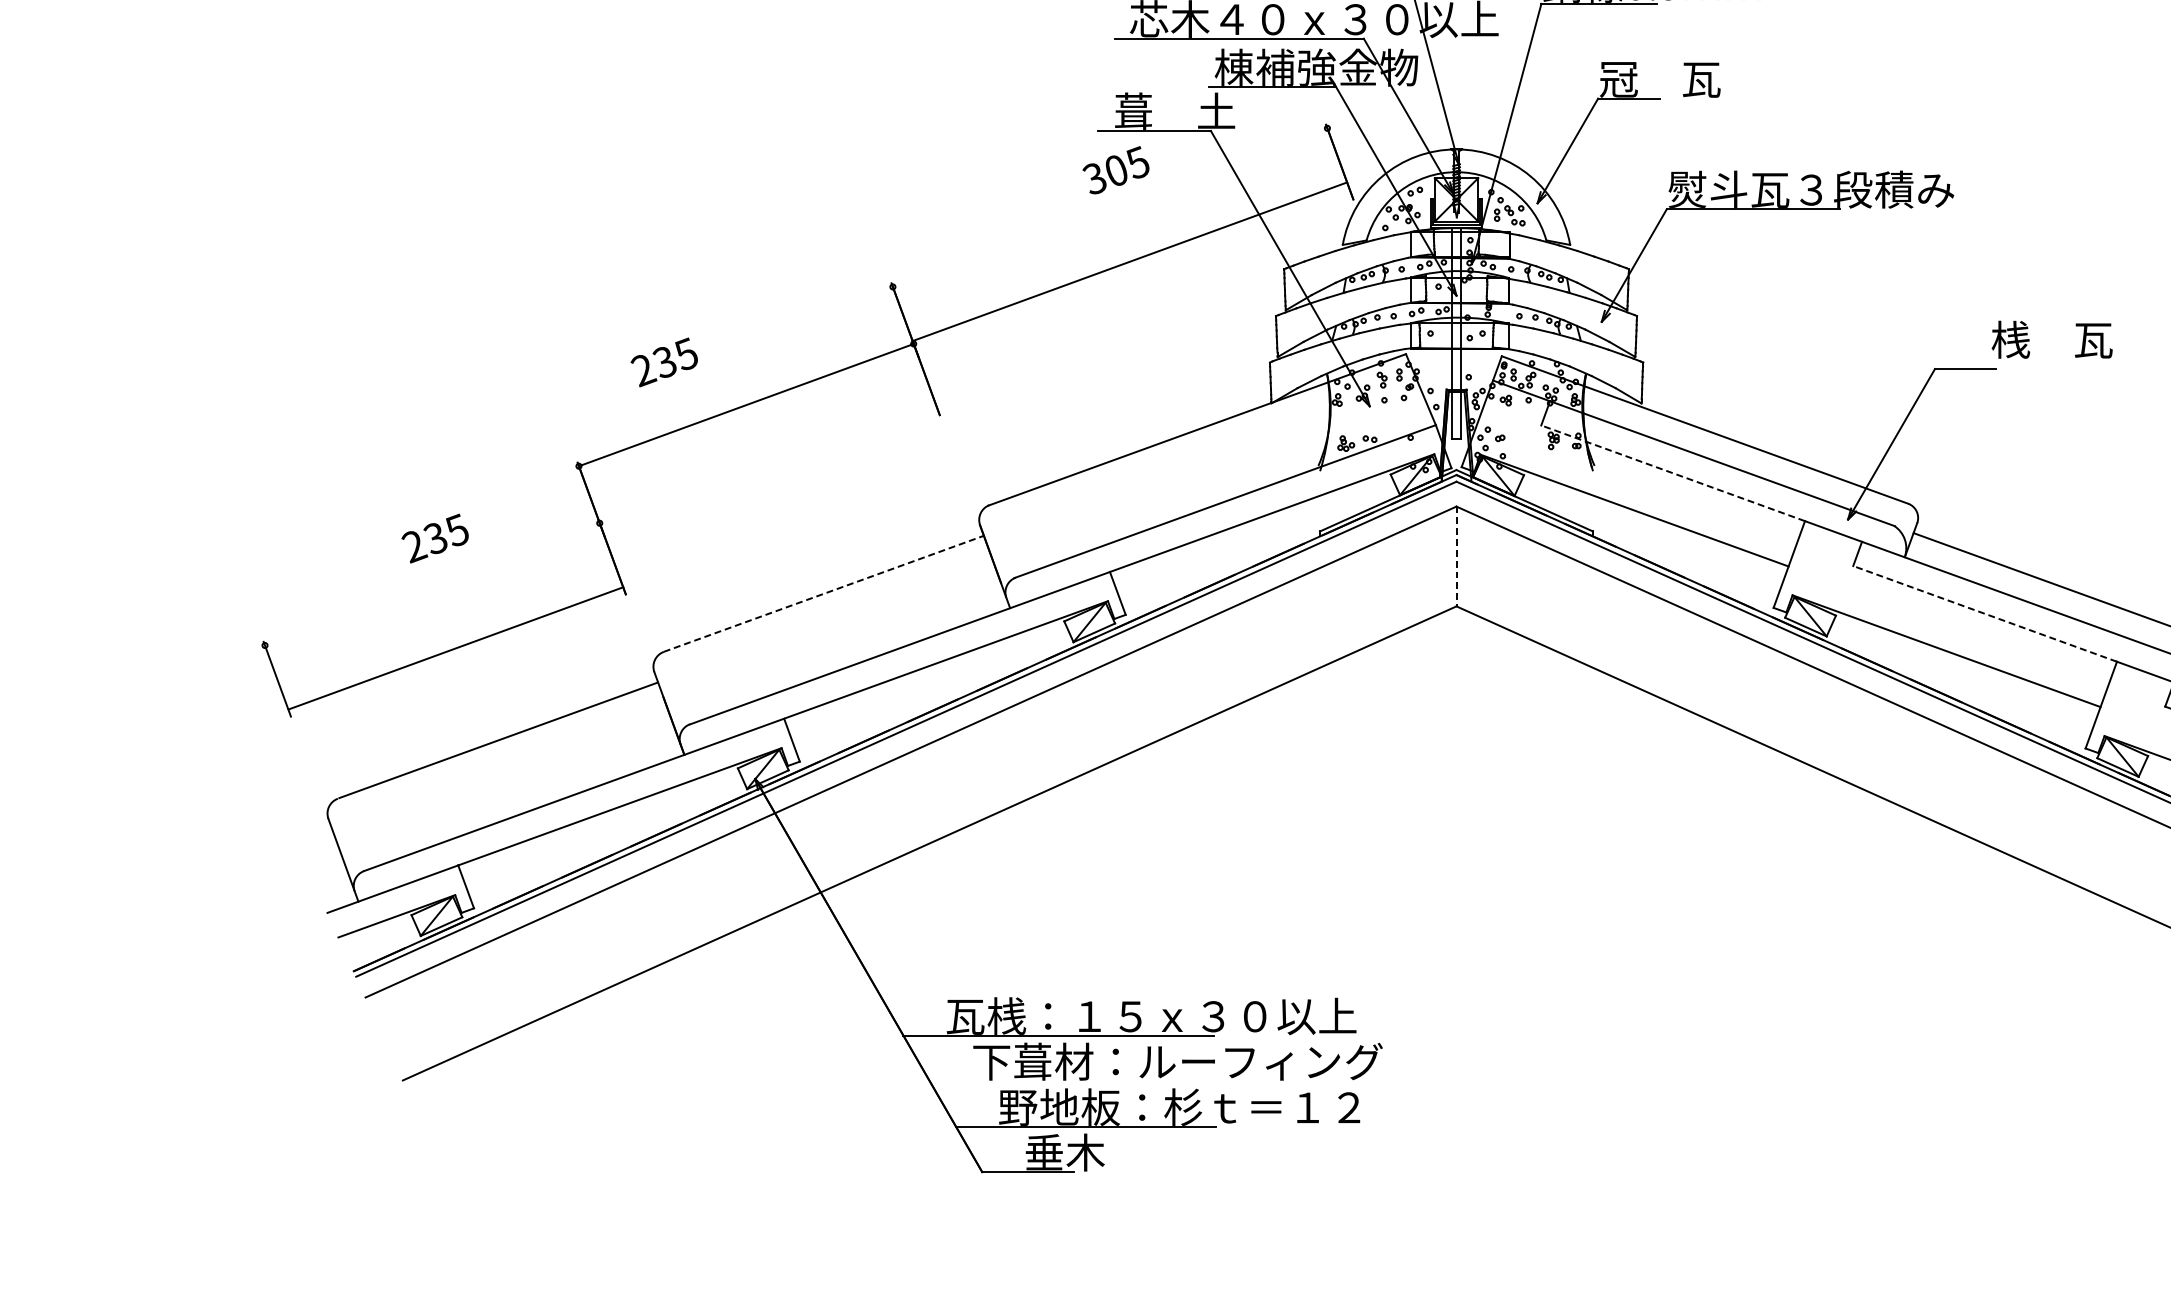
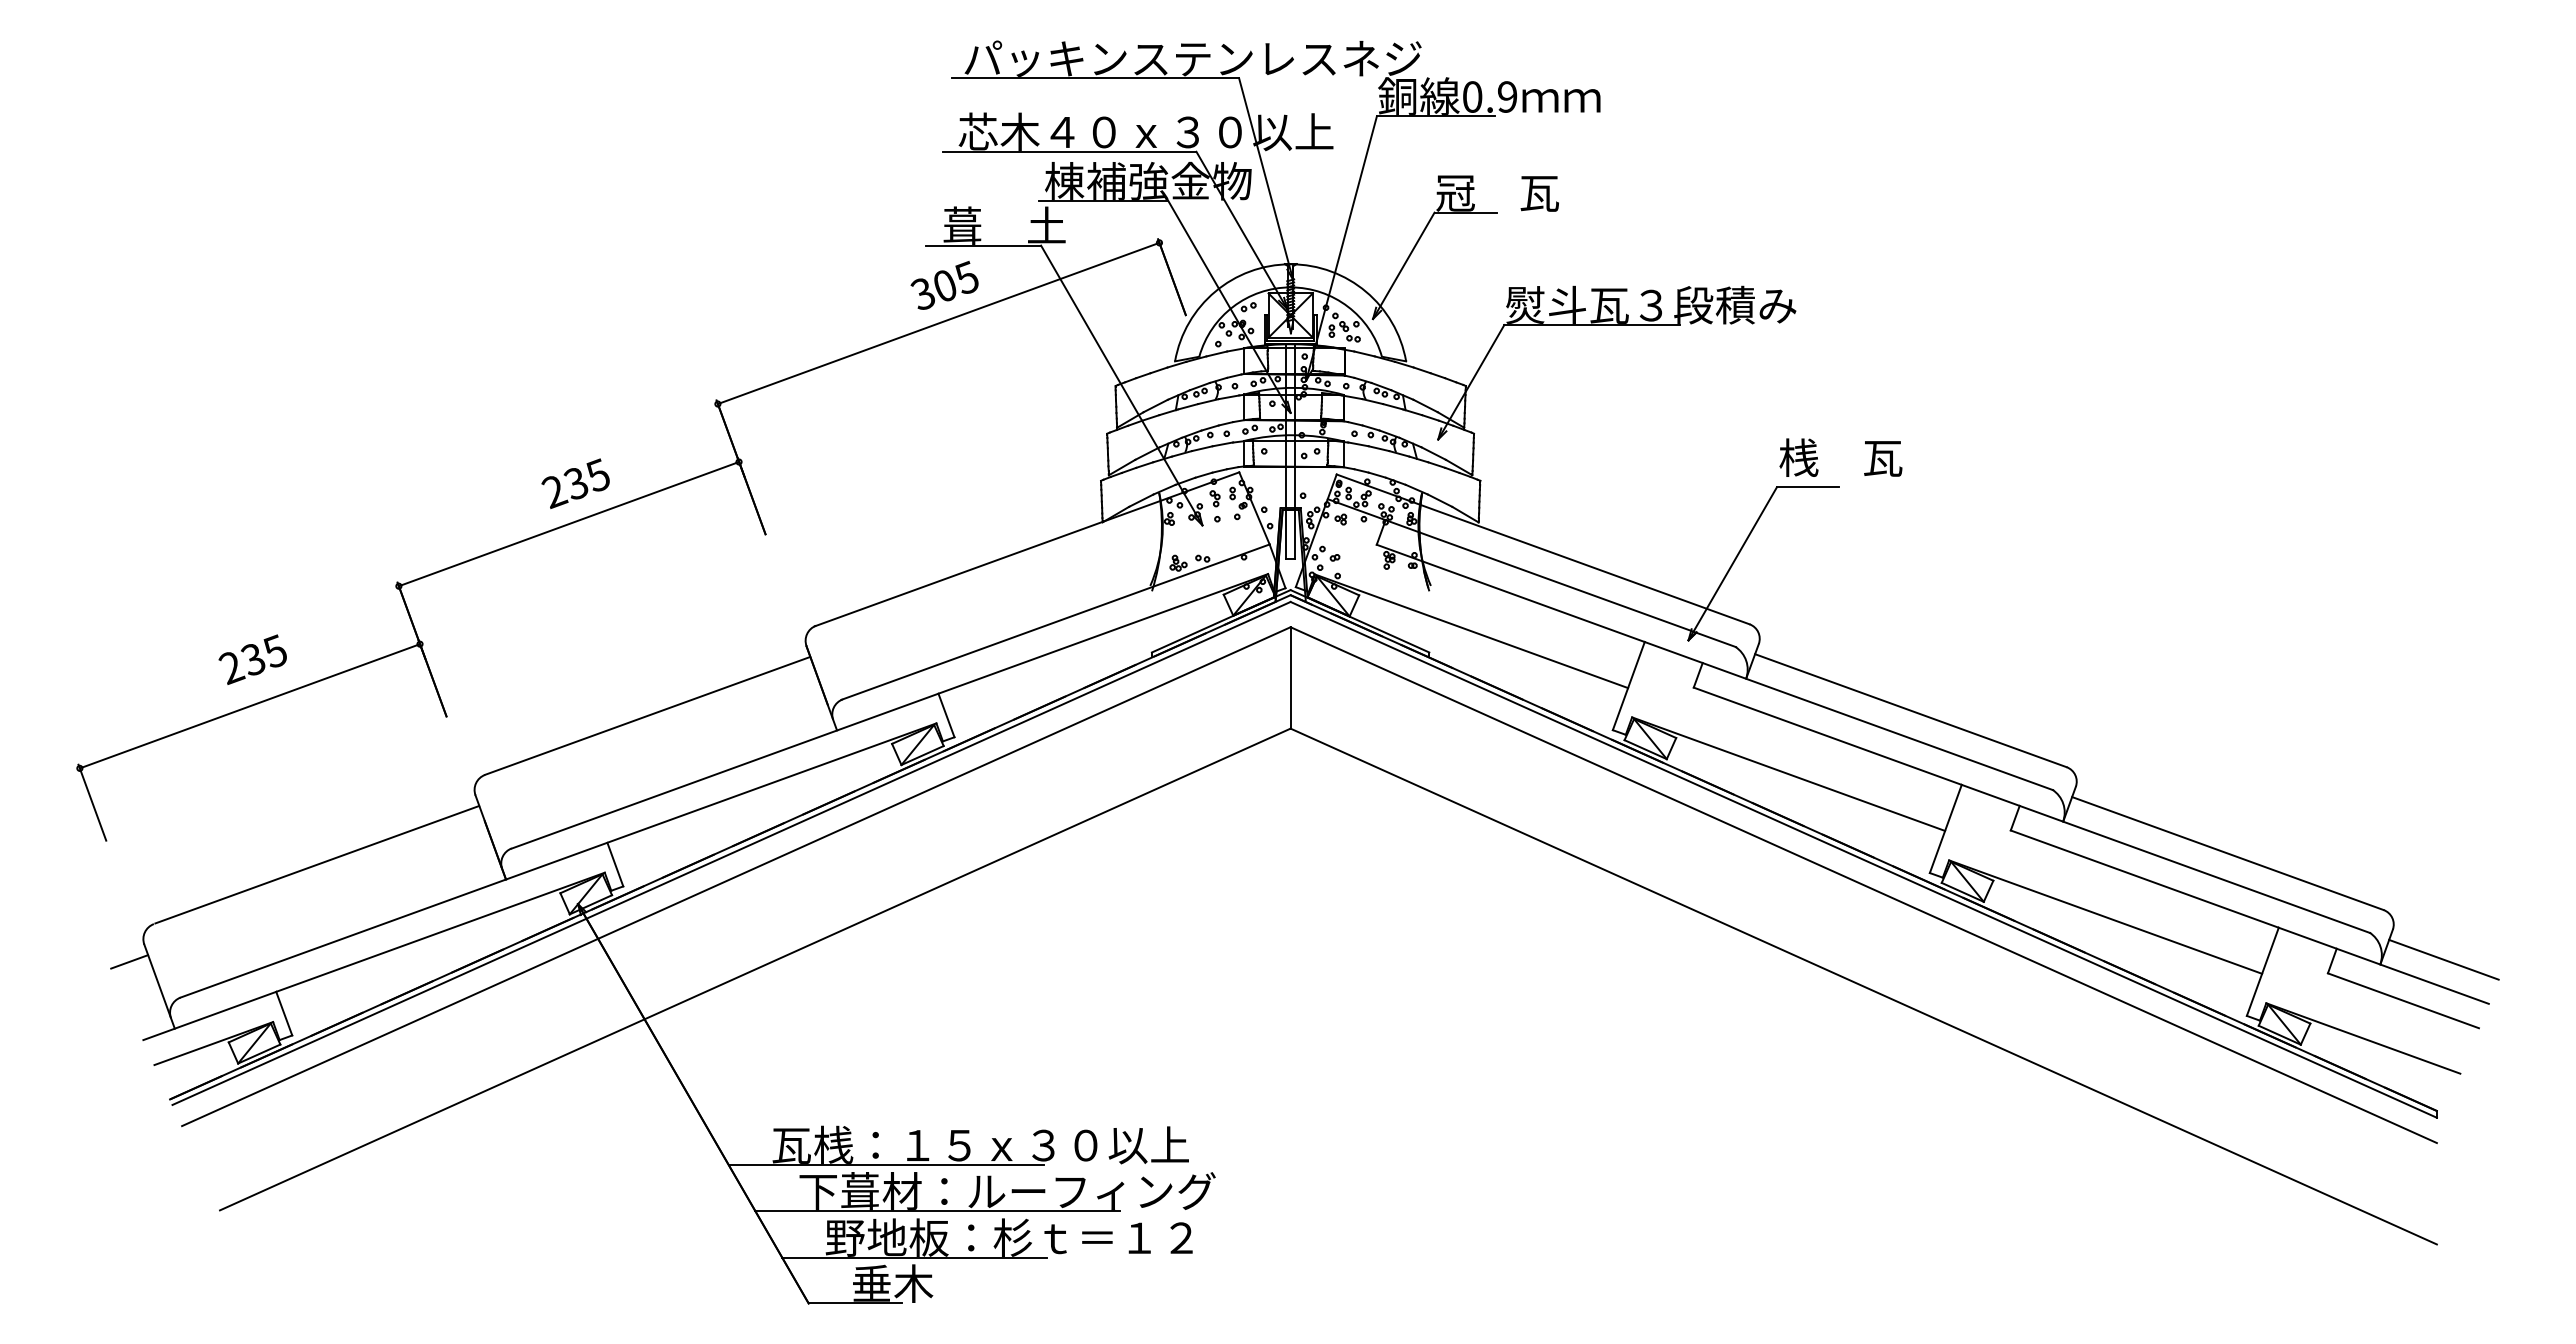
line: (1129, 261) -> (938, 323), moved
text: (2051, 339) -> (1840, 457), moved
text: (664, 362) -> (575, 483), moved
line: (1672, 473) -> (1510, 593), dashed -> solid
line: (1456, 556) -> (1290, 677), dashed -> solid
line: (823, 593) -> (647, 715), dashed -> solid
line: (1984, 614) -> (1827, 736), dashed -> solid
line: (455, 648) -> (249, 706), moved
line: (313, 835) -> (129, 961), added
line: (1109, 1081) -> (937, 1211), added

